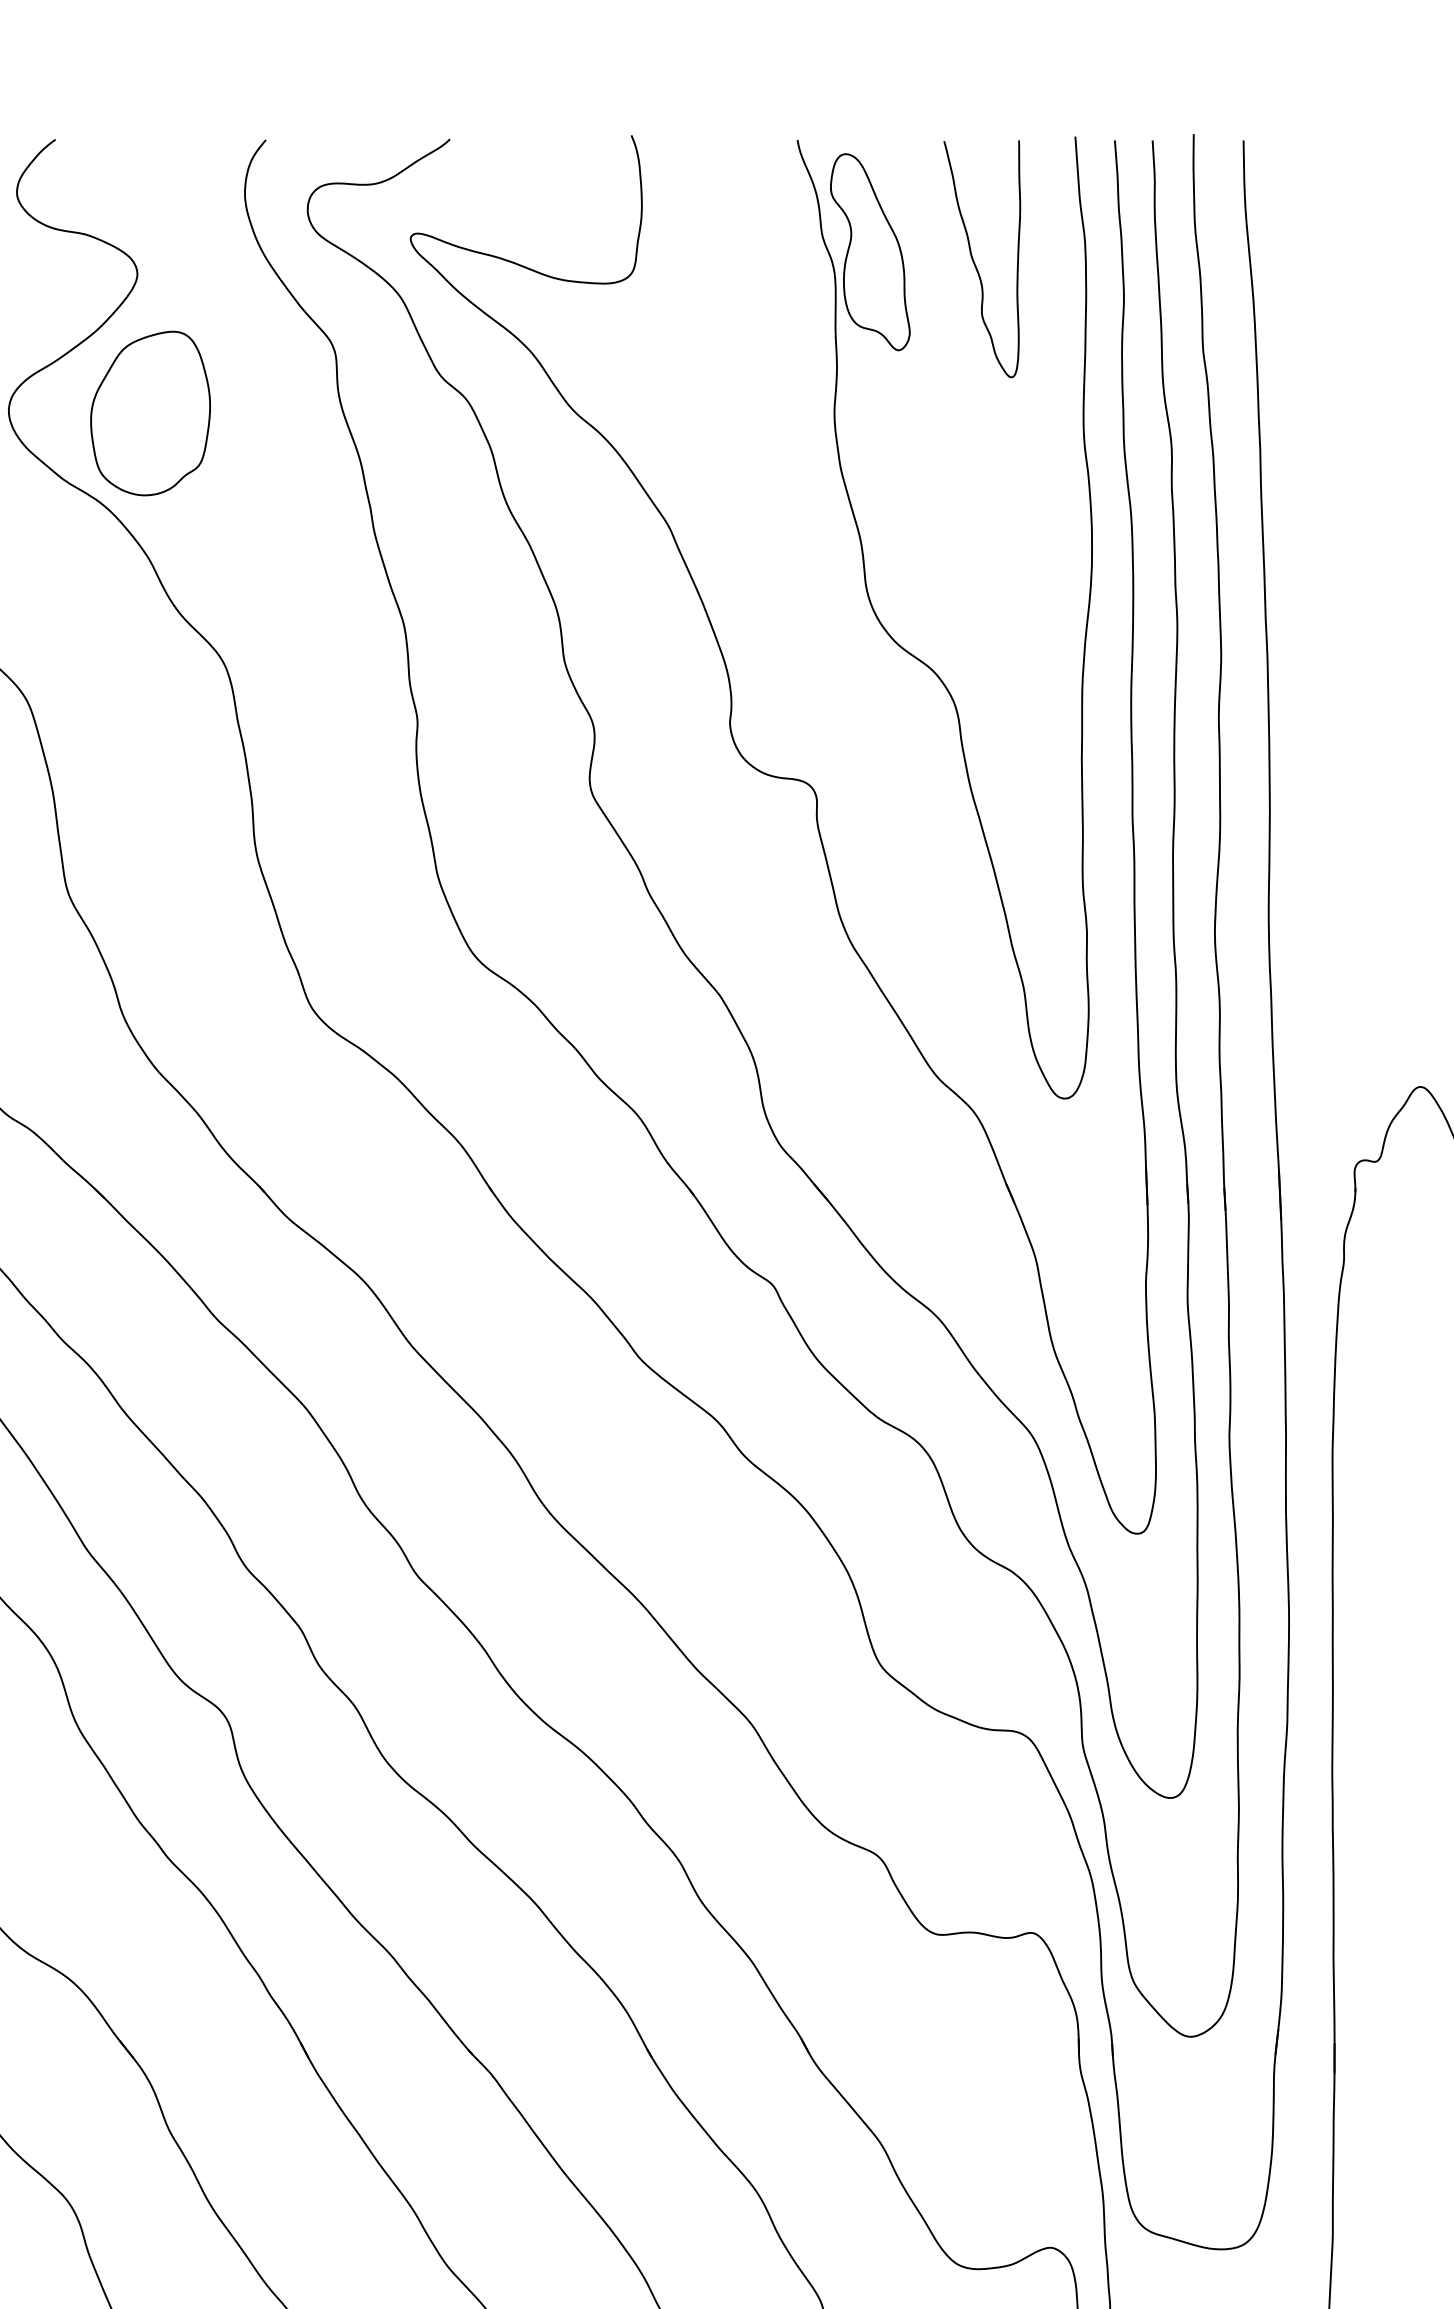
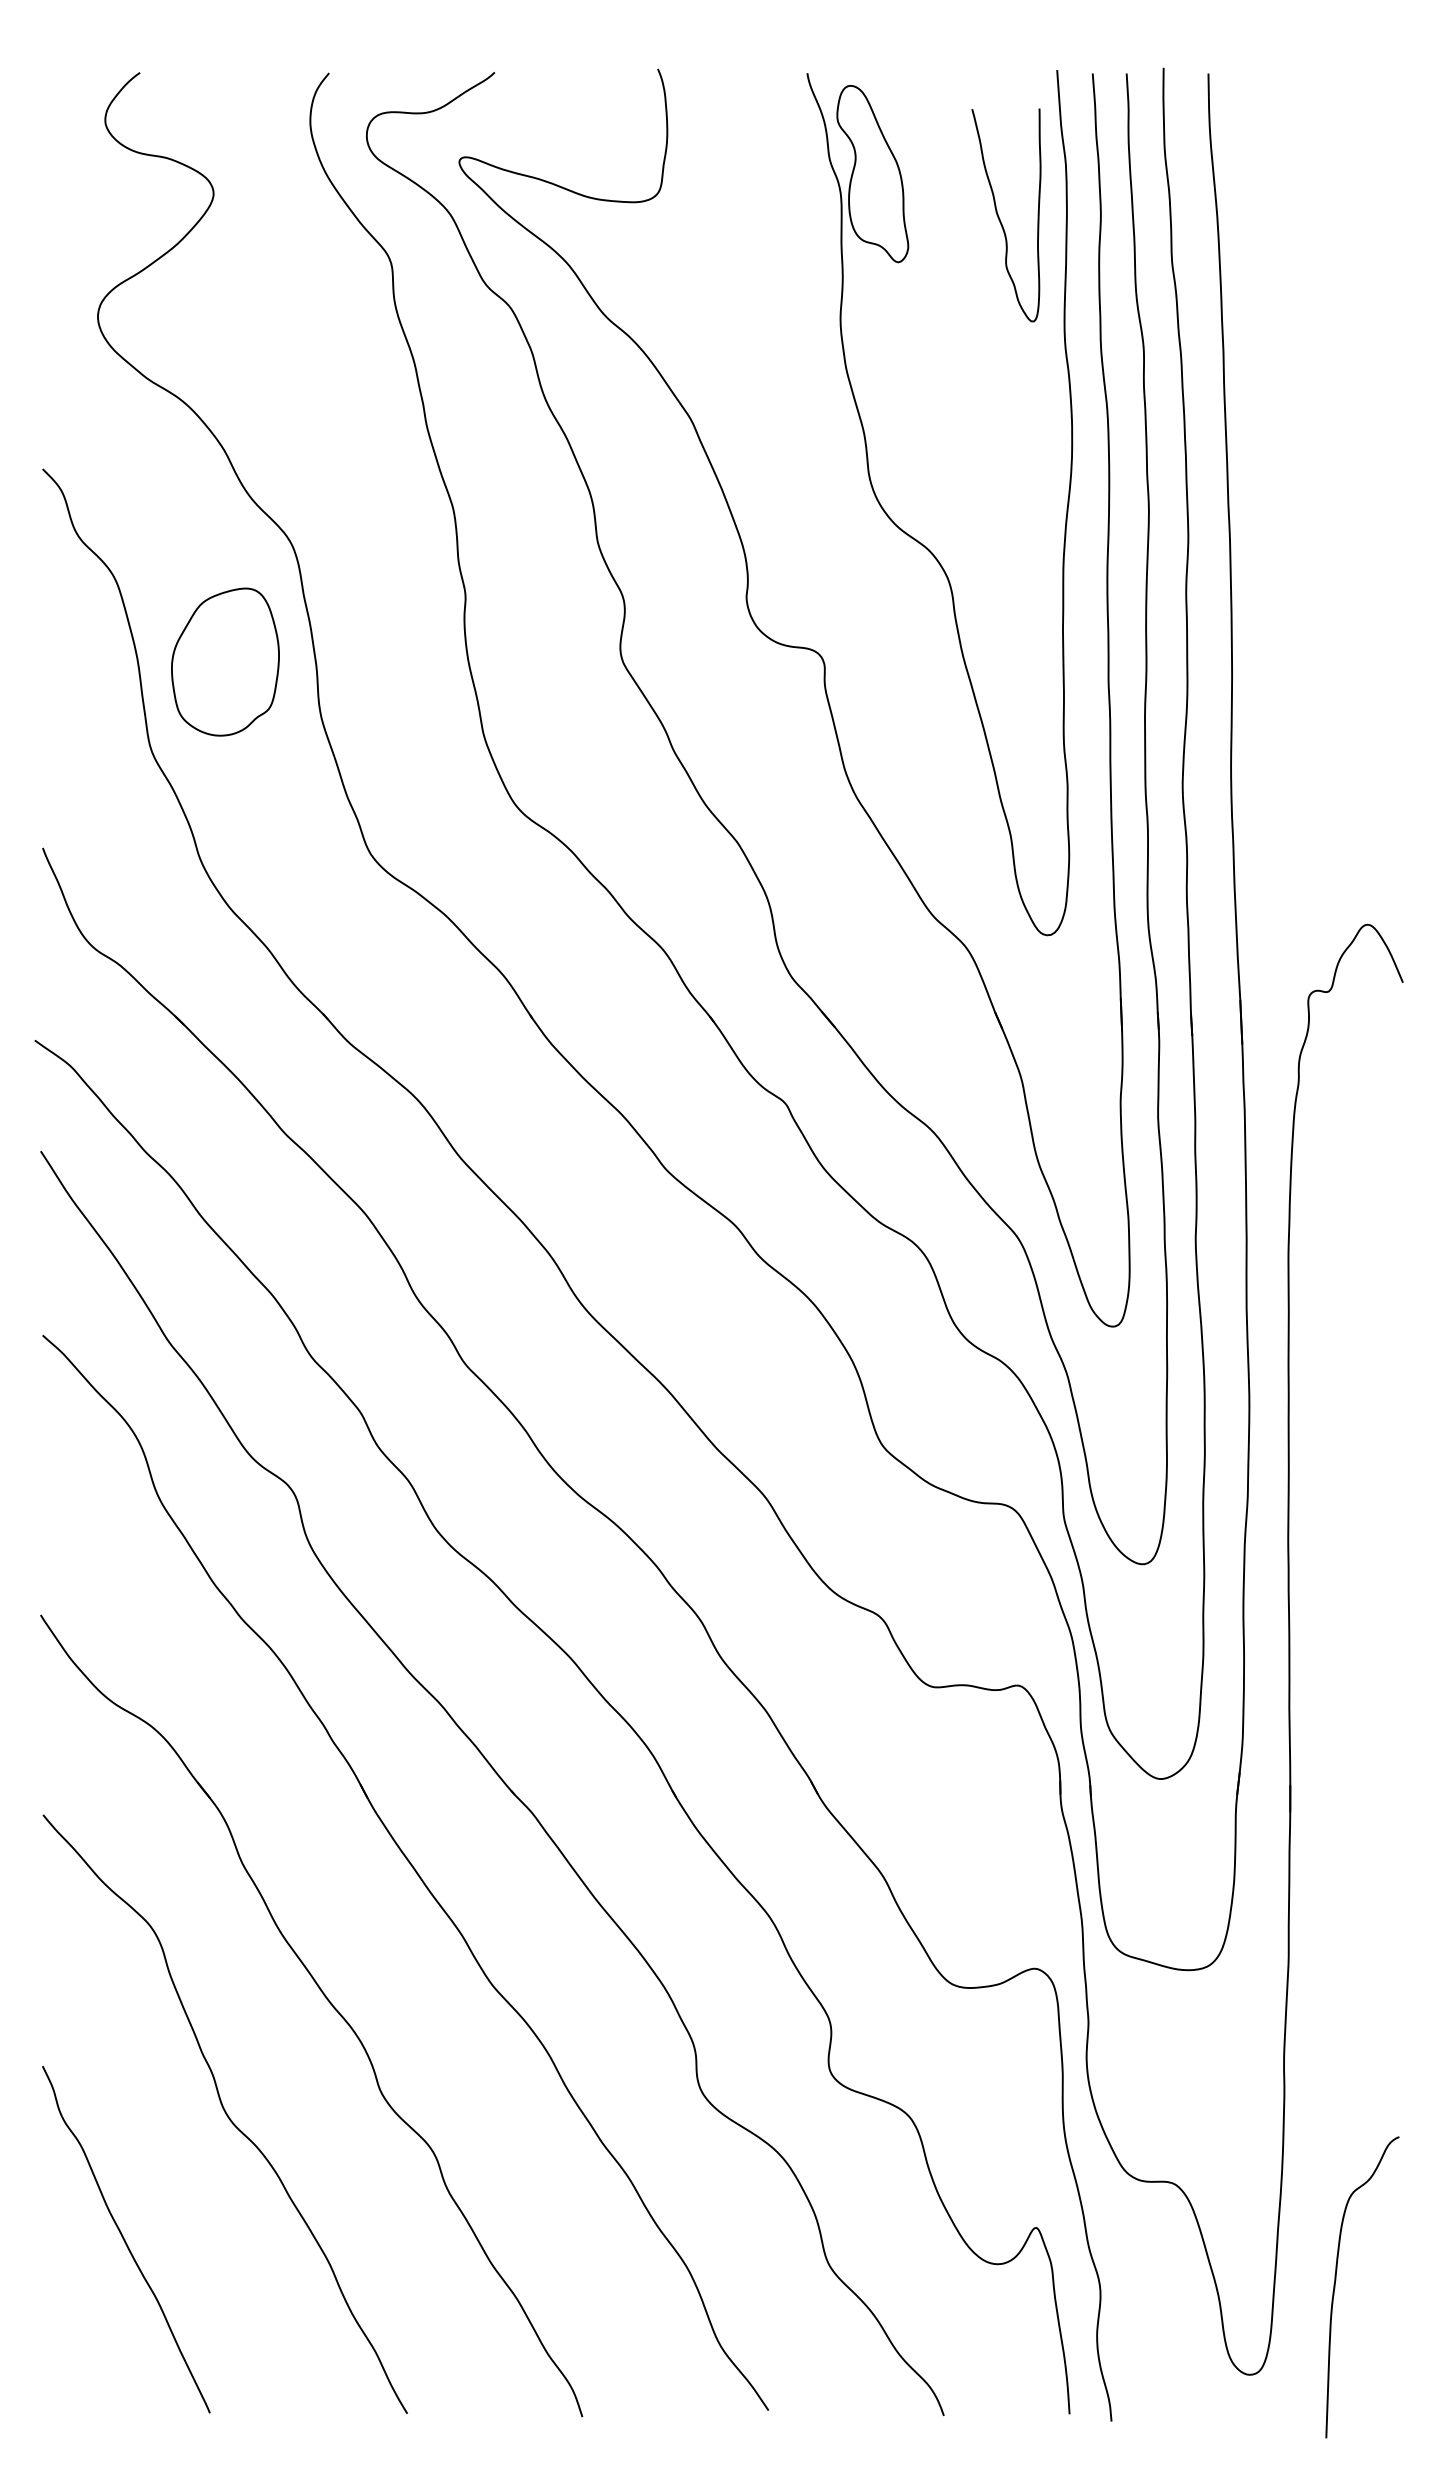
curve: (974, 260) -> (999, 216), moved
part: (150, 412) -> (225, 661), moved

